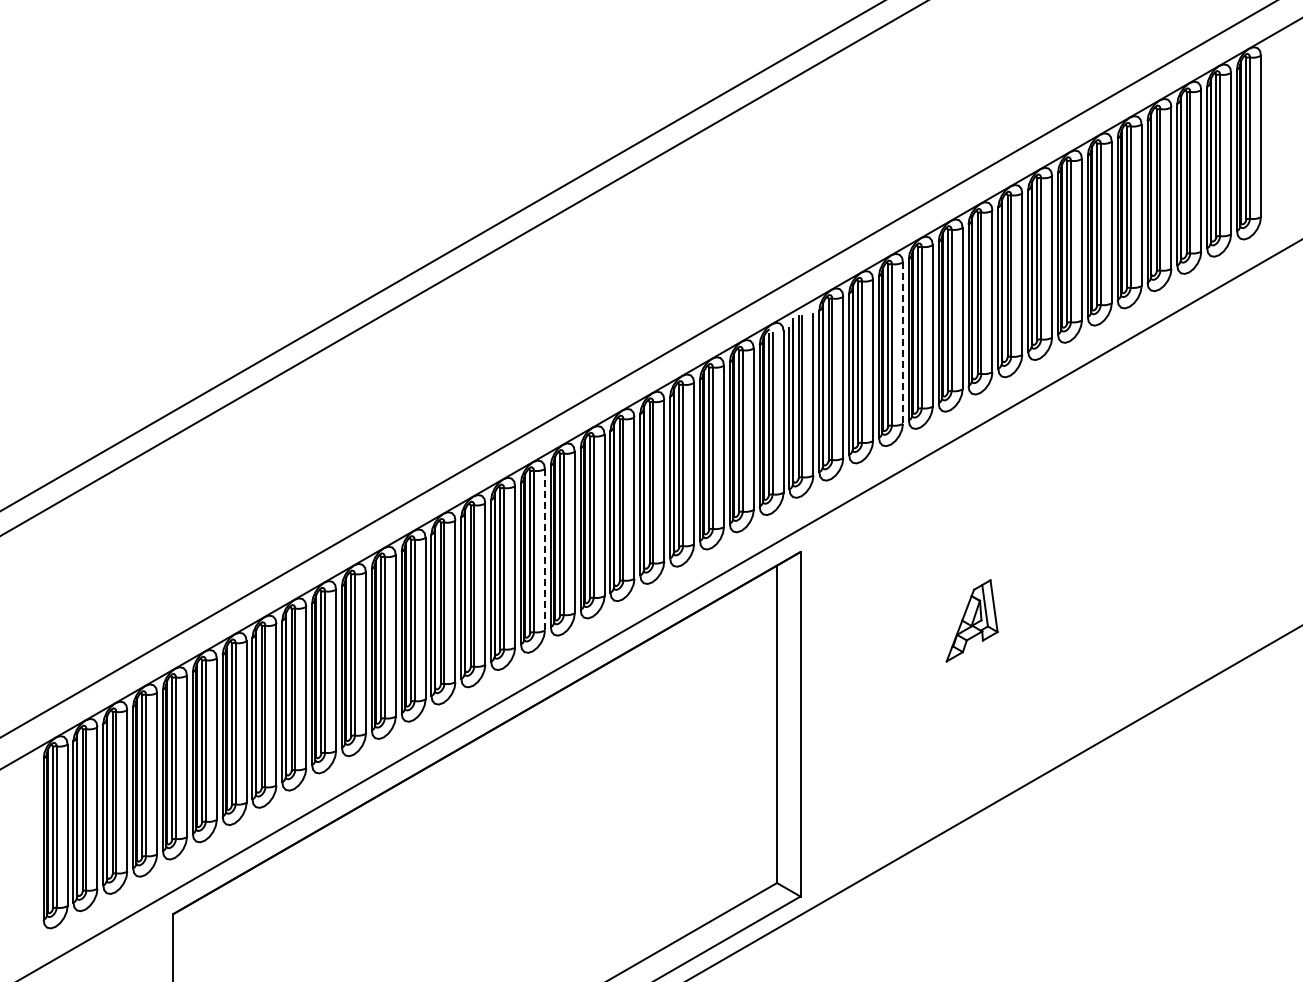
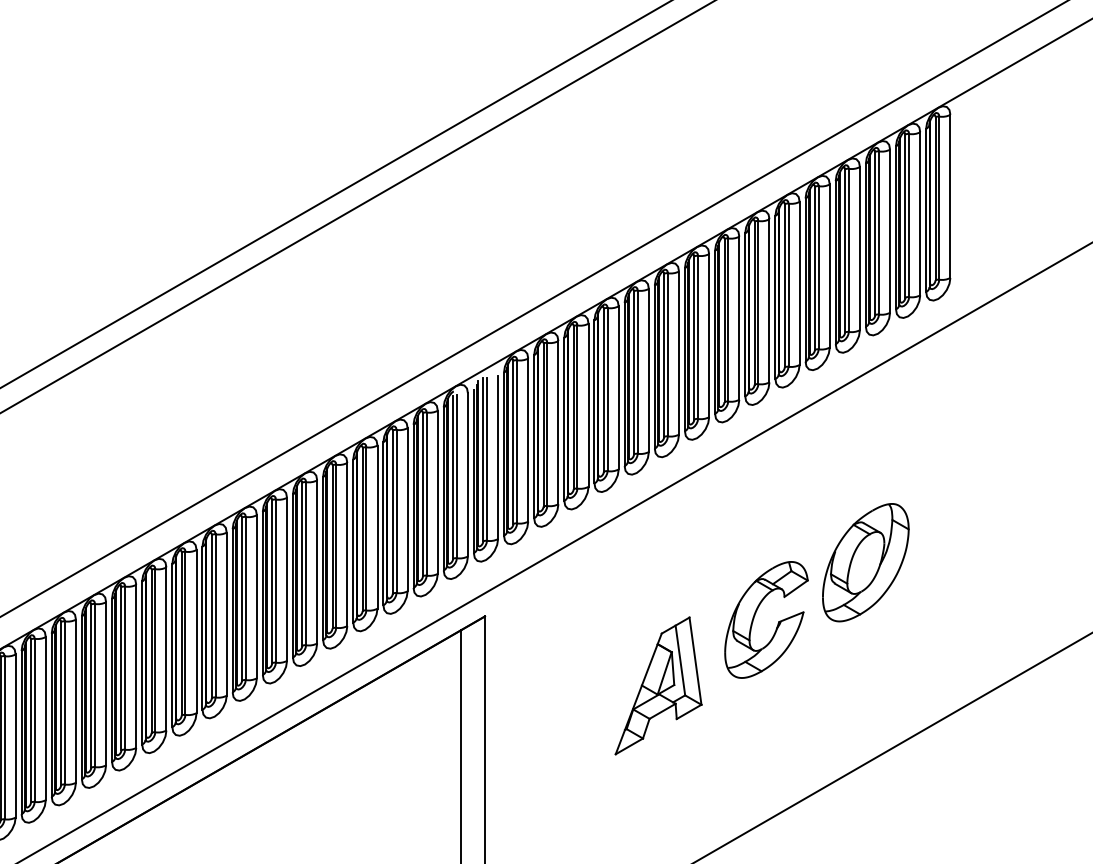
line: (902, 343) -> (588, 405), dashed -> solid
part: (1177, 498) -> (866, 562), added
line: (544, 549) -> (226, 613), dashed -> solid
part: (1068, 550) -> (755, 614), added
part: (971, 620) -> (657, 685), size x1.67

